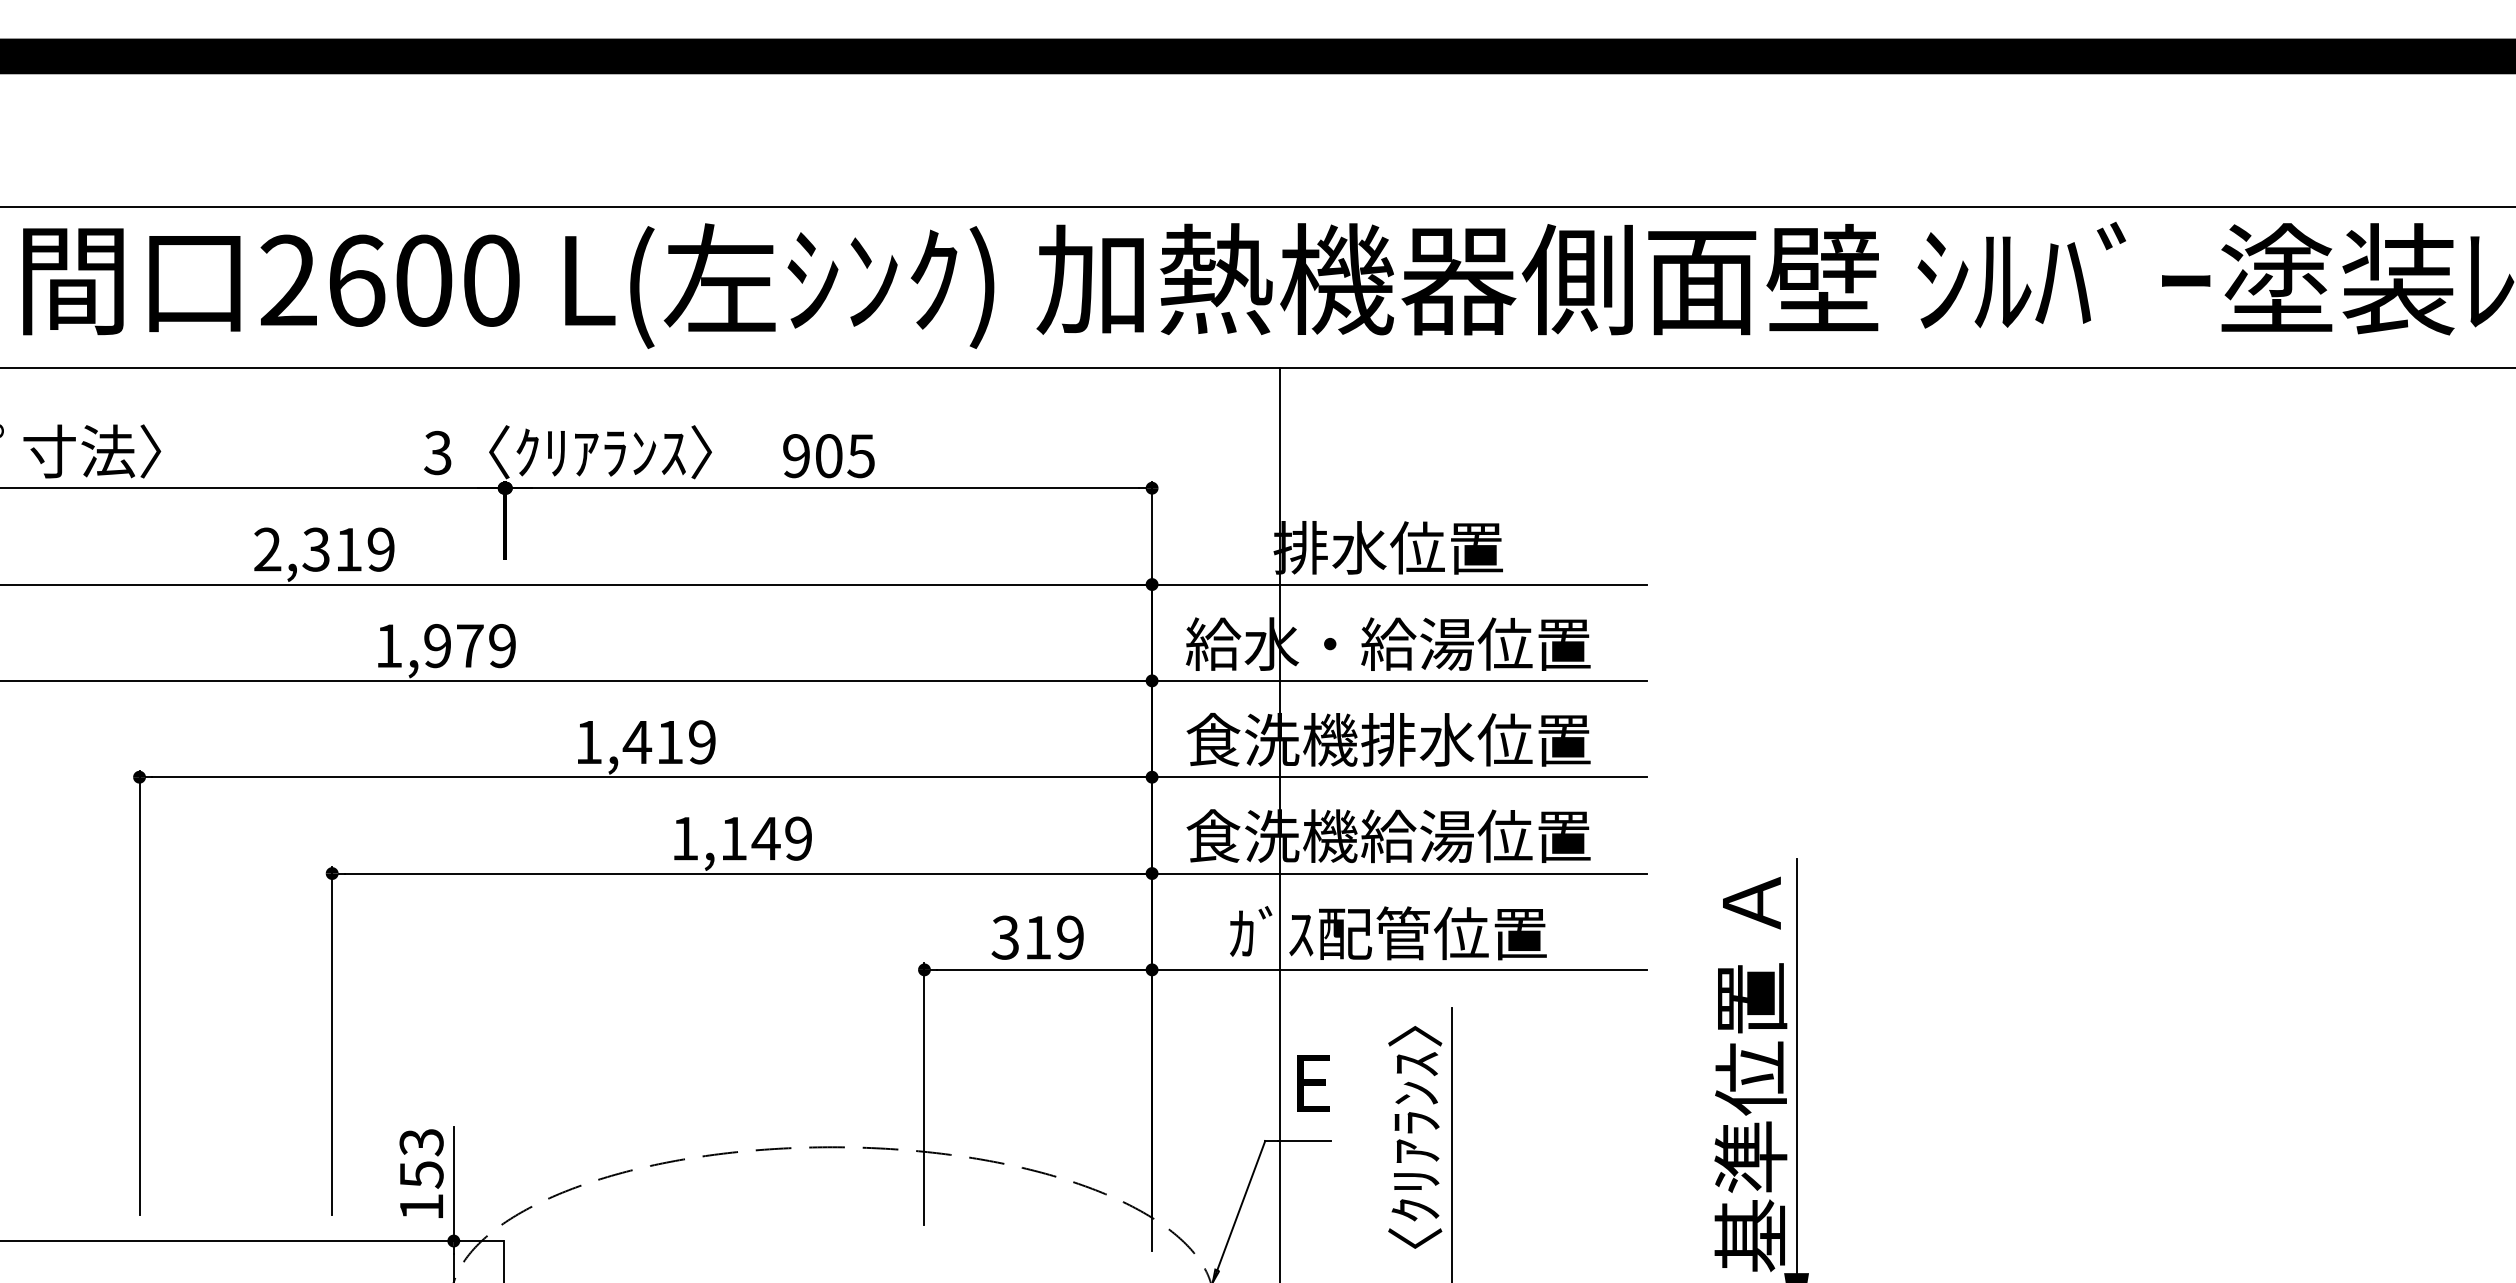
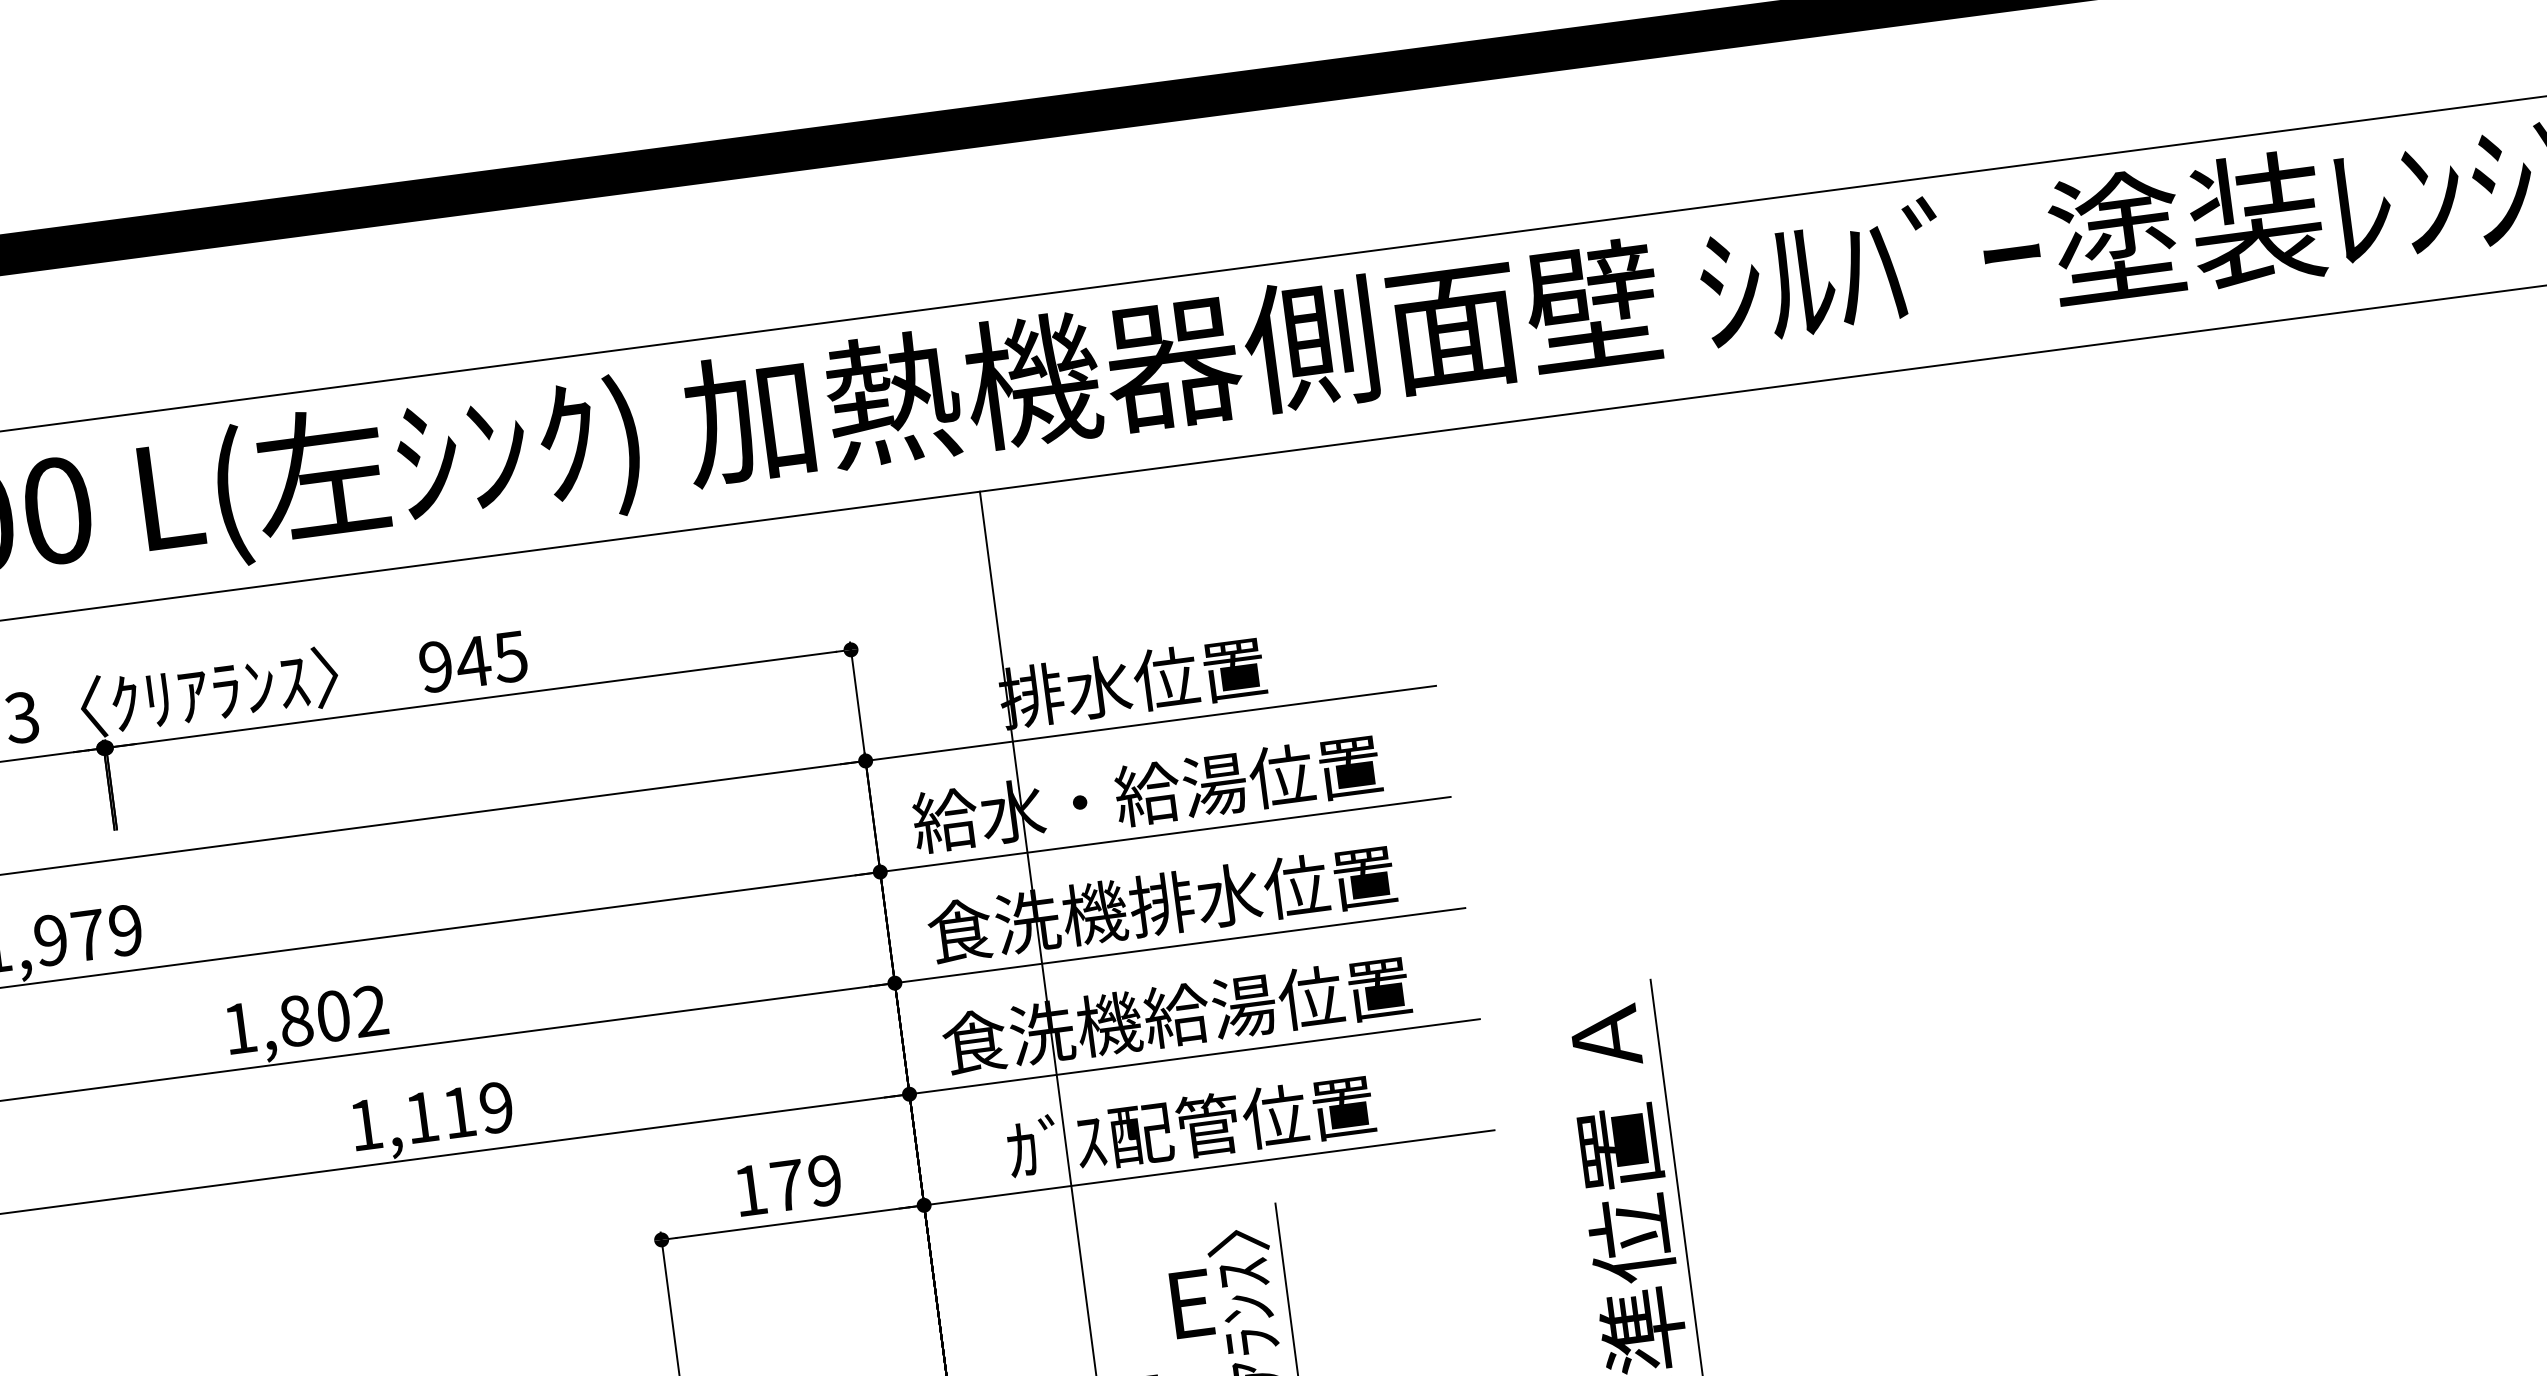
text: (828, 456) -> (473, 662), 905 -> 945
text: (668, 742) -> (331, 1016), 1,419 -> 1,802
text: (765, 838) -> (458, 1112), 1,149 -> 1,119
text: (1021, 937) -> (768, 1187), 319 -> 179
text: (1313, 1083) -> (1192, 1303), moved

